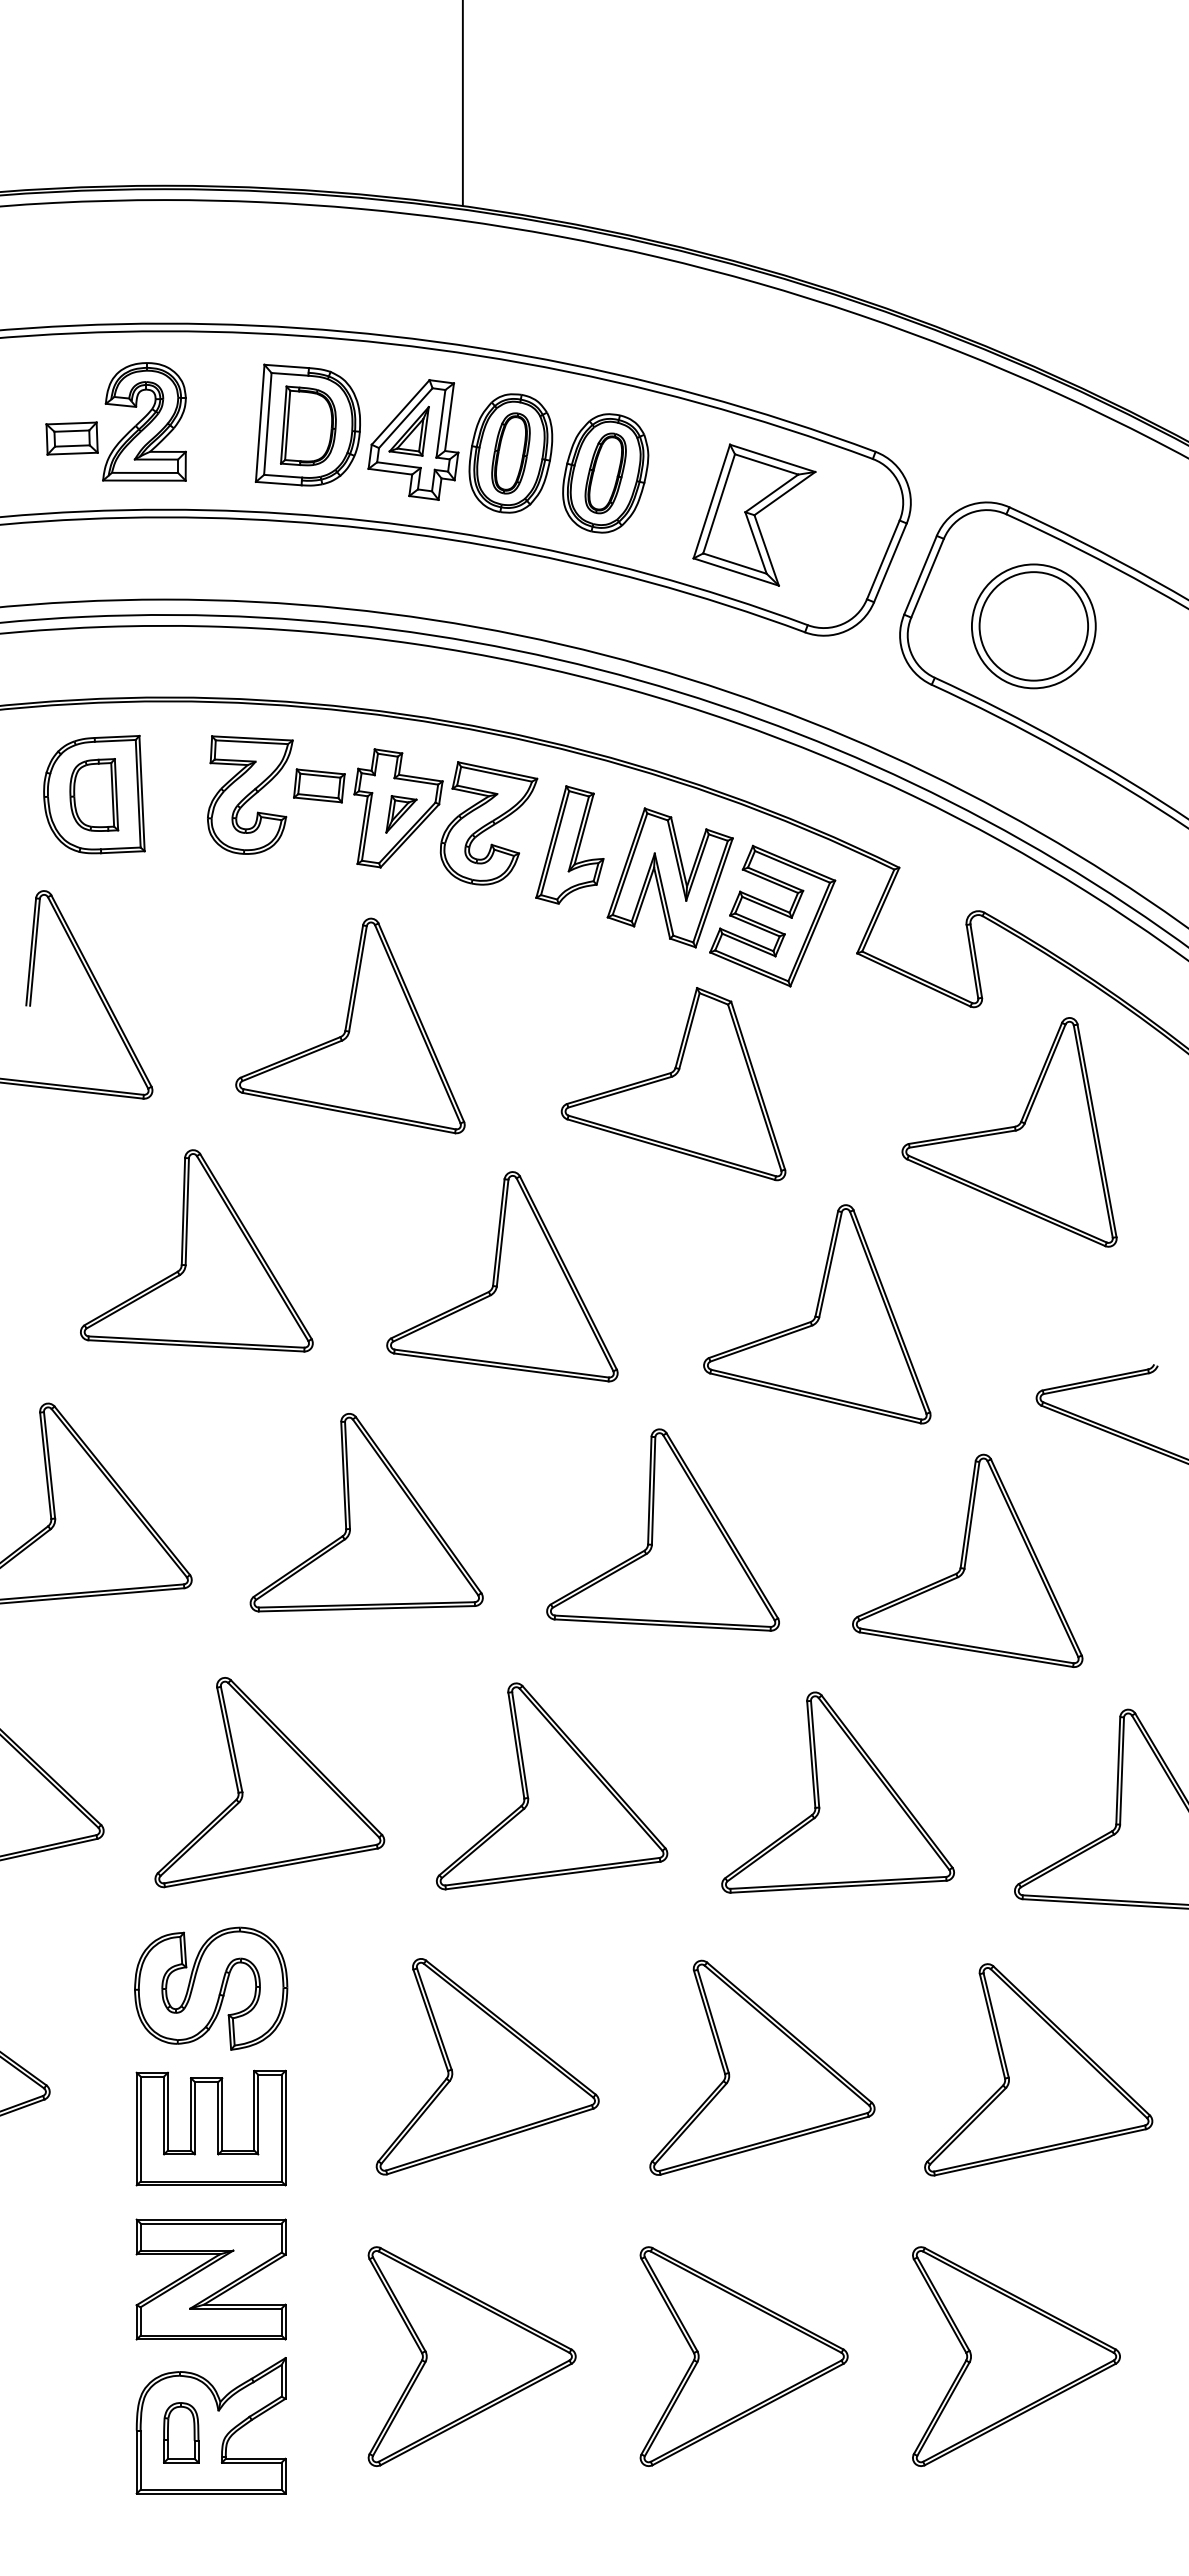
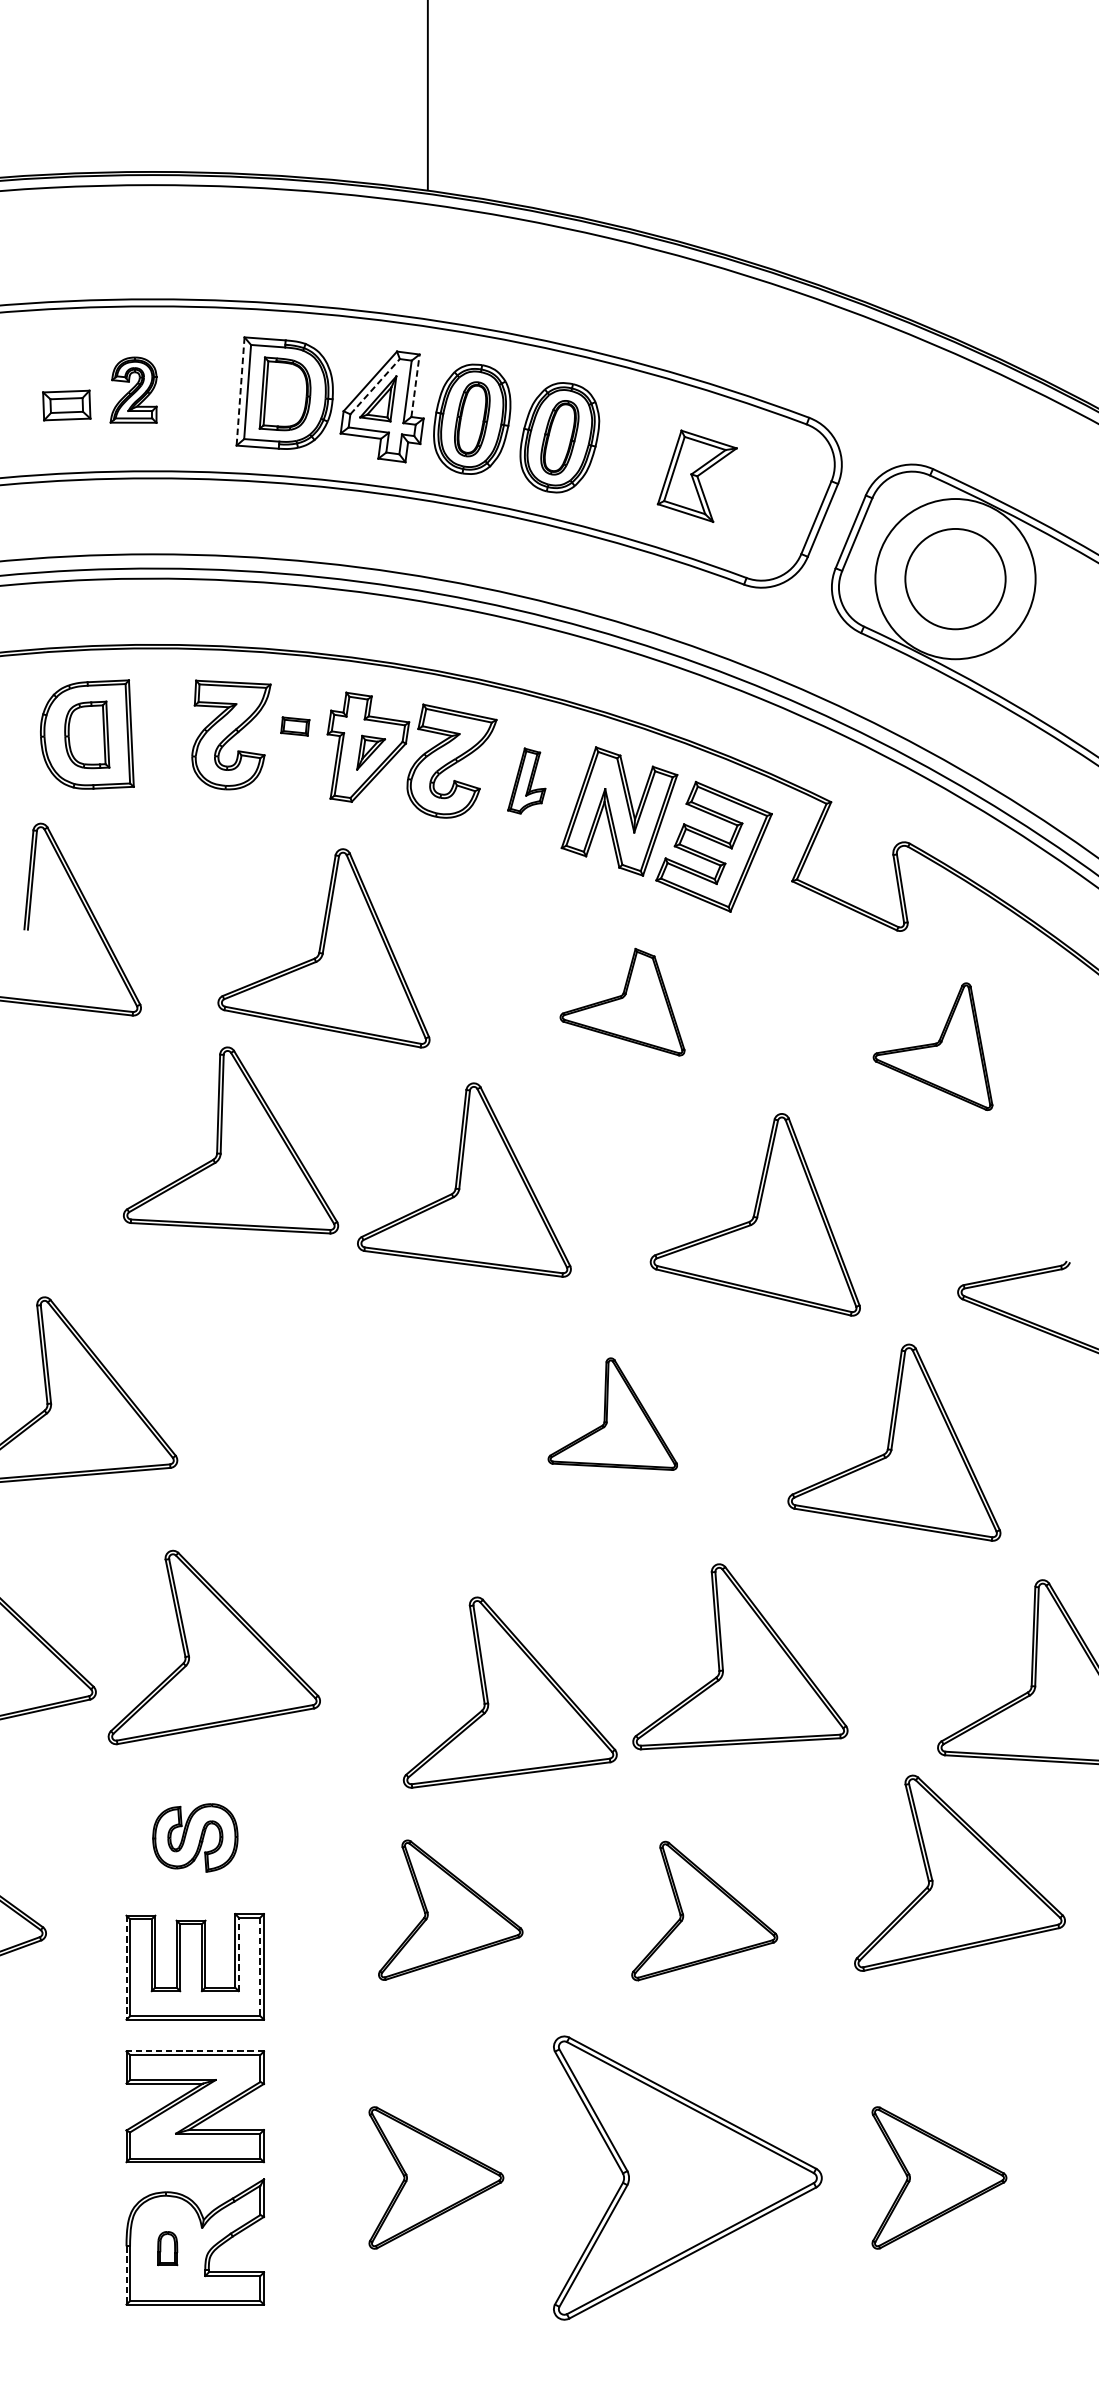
line: (449, 416) -> (415, 385), solid -> dashed
line: (406, 417) -> (375, 386), solid -> dashed
part: (144, 421) -> (133, 389), size x0.6
line: (260, 423) -> (240, 391), solid -> dashed
part: (754, 514) -> (697, 475), size x0.7
circle: (1033, 626) -> (955, 579), size x1.4
part: (319, 785) -> (295, 726), size x0.6
part: (569, 844) -> (526, 780), size x0.6
part: (673, 1084) -> (622, 1002), size x0.6
part: (1009, 1132) -> (933, 1046), size x0.6
part: (196, 1250) -> (230, 1140), moved
part: (366, 1512) -> (338, 1397), removed
part: (662, 1529) -> (612, 1413), size x0.6
part: (269, 1782) -> (214, 1647), moved
part: (552, 1786) -> (510, 1692), moved
part: (837, 1792) -> (739, 1656), moved
part: (211, 1988) -> (195, 1837), size x0.6
part: (487, 2066) -> (450, 1909), size x0.7
part: (762, 2067) -> (704, 1910), size x0.7
part: (1038, 2069) -> (959, 1872), moved
line: (258, 2114) -> (239, 1954), solid -> dashed
line: (281, 2128) -> (260, 1967), solid -> dashed
line: (136, 2129) -> (126, 1968), solid -> dashed
line: (210, 2219) -> (194, 2051), solid -> dashed
part: (471, 2356) -> (435, 2177), size x0.7
part: (743, 2356) -> (687, 2177), size x1.4
part: (1016, 2356) -> (939, 2177), size x0.7
part: (181, 2432) -> (167, 2248), size x0.6
line: (136, 2462) -> (126, 2275), solid -> dashed

